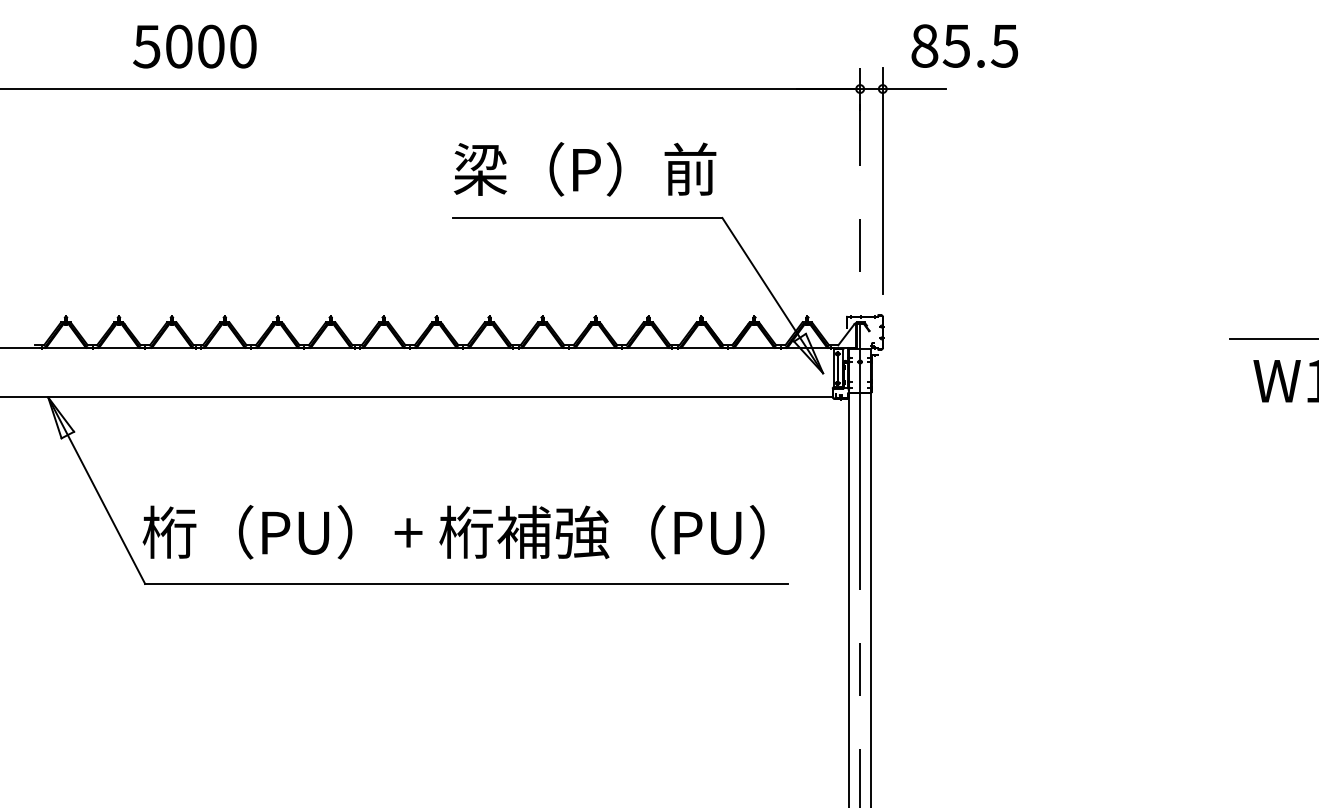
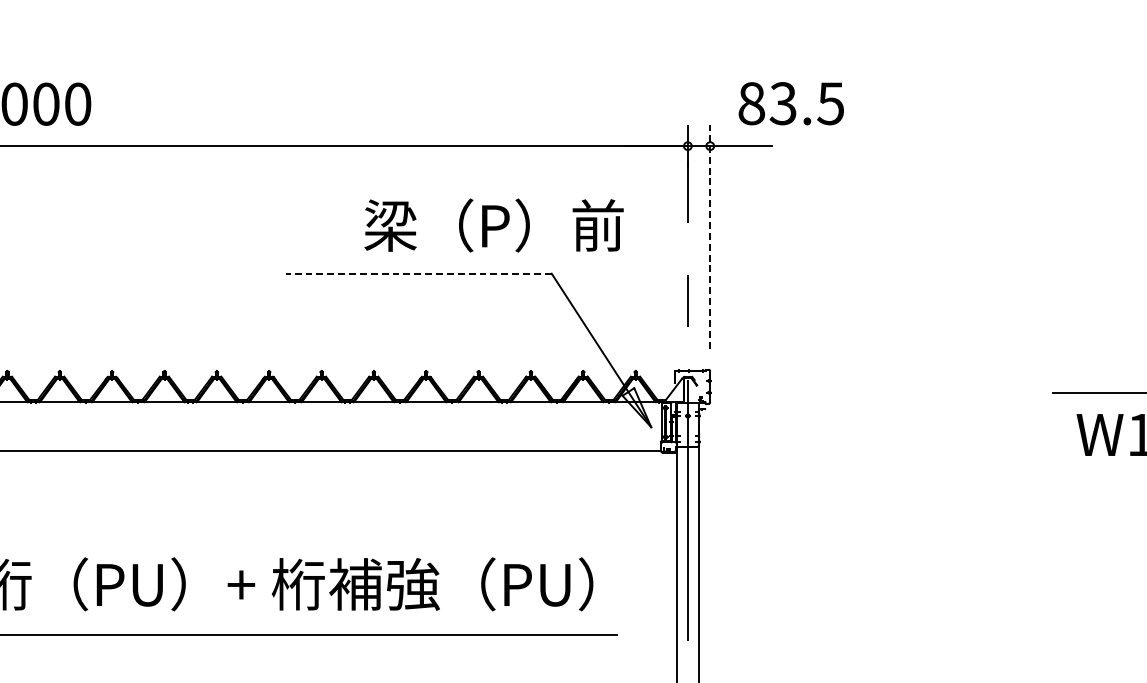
text: (955, 45) -> (782, 103), 85.5 -> 83.5
text: (585, 169) -> (494, 225), moved
line: (882, 180) -> (709, 236), solid -> dashed
line: (587, 218) -> (418, 274), solid -> dashed

